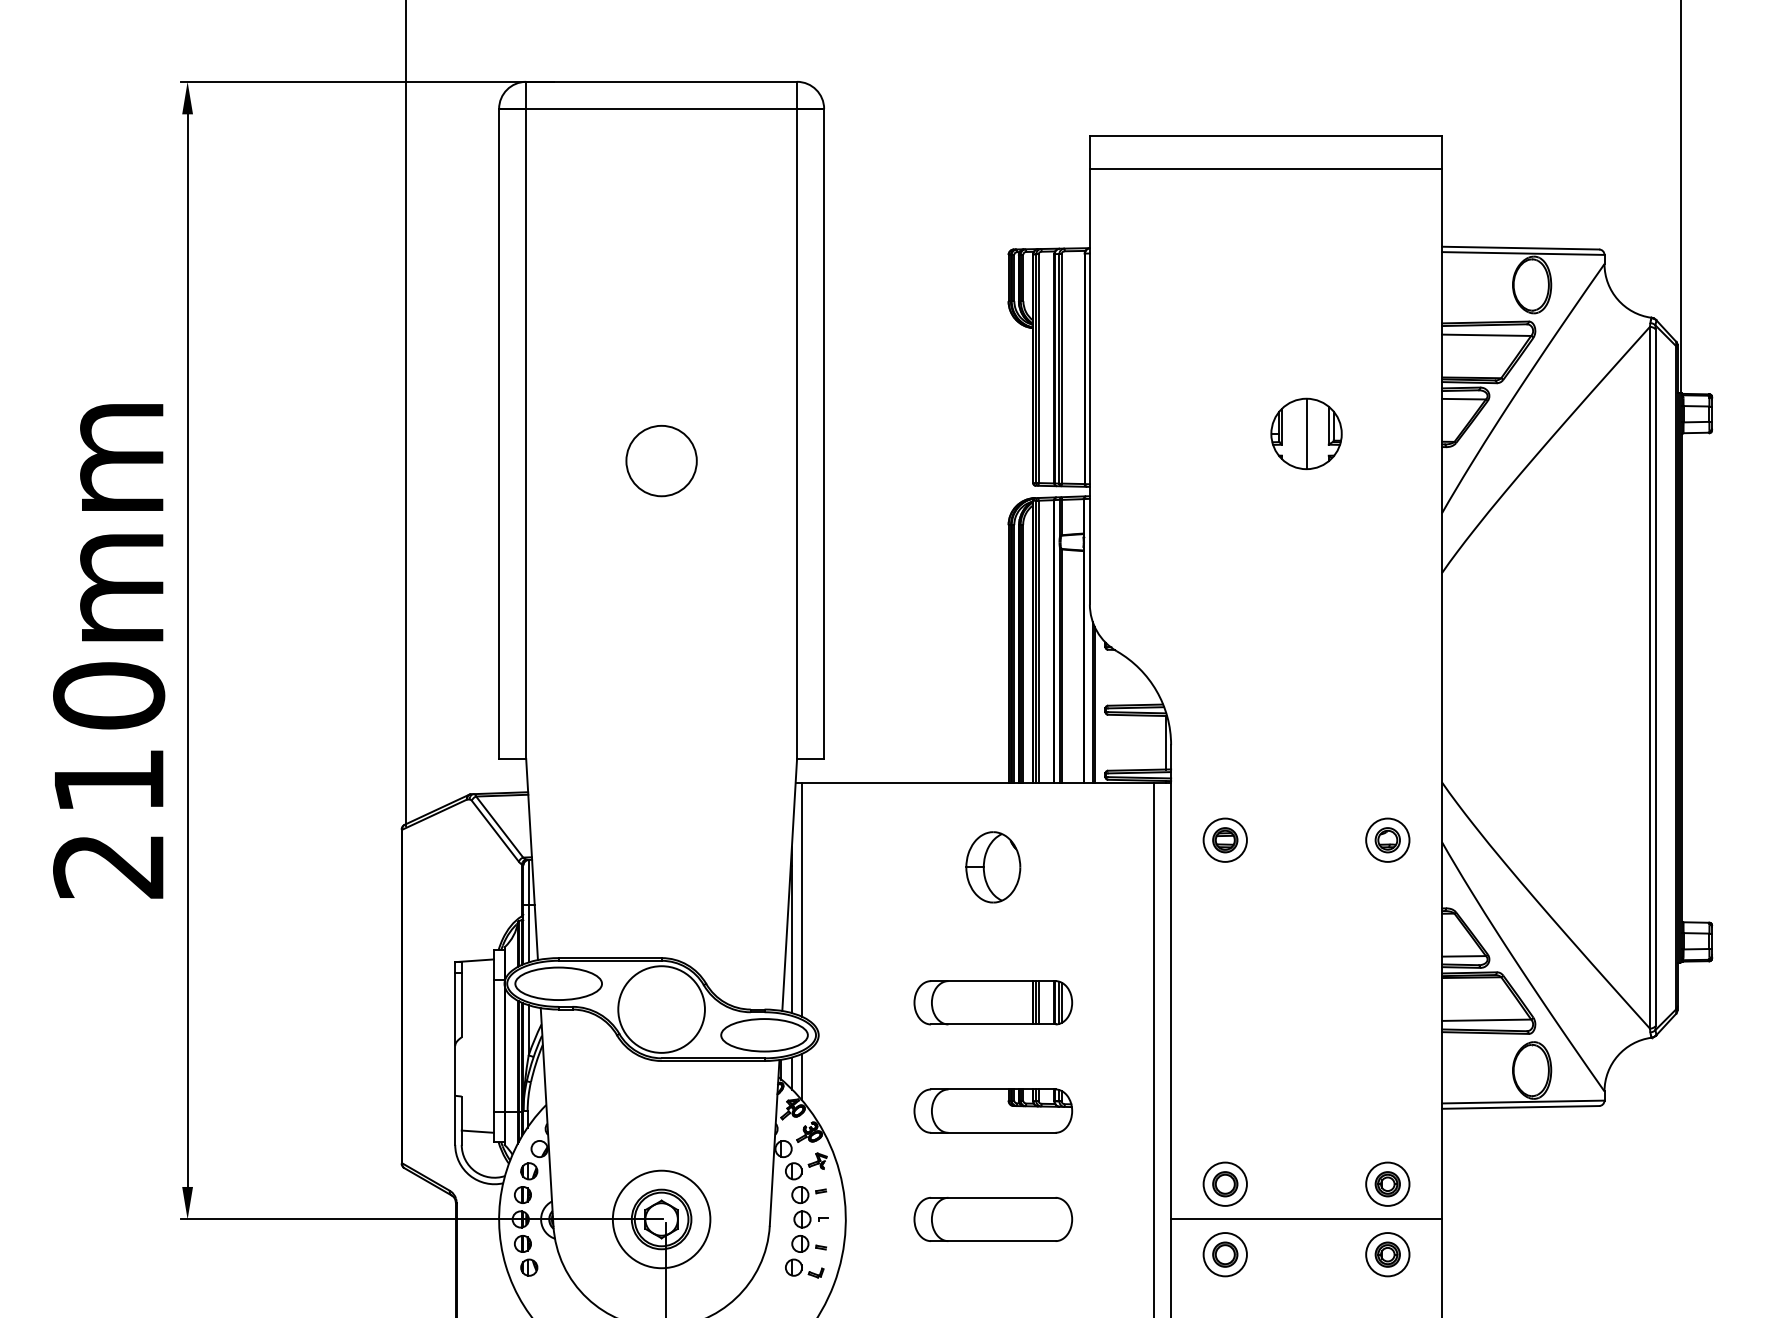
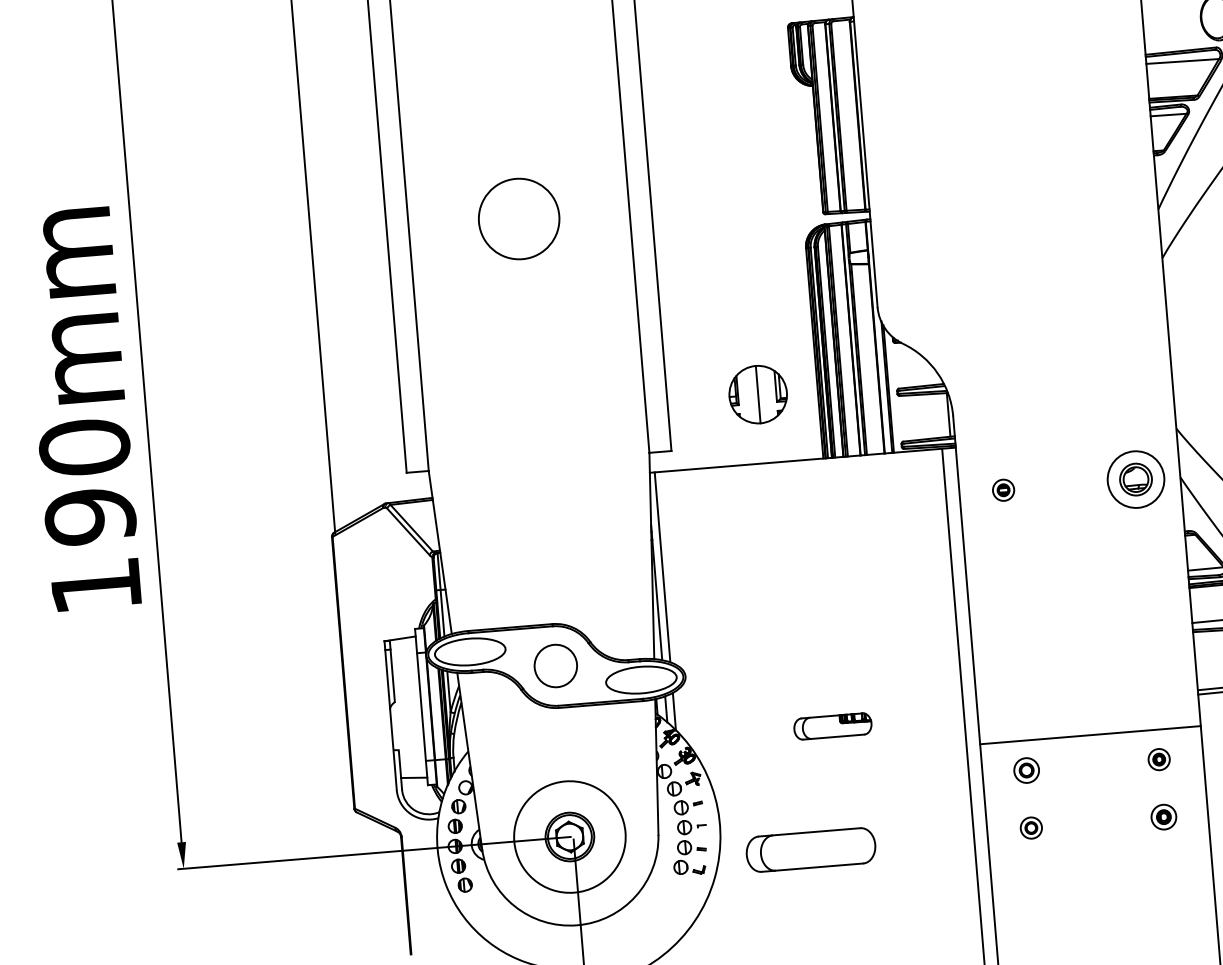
part: (1306, 433) -> (758, 394), moved
circle: (661, 461) -> (519, 219), size x1.4
text: (109, 822) -> (93, 550), 210mm -> 190mm
part: (1224, 839) -> (1003, 489), size x0.6
part: (1387, 839) -> (1135, 478), size x1.6
part: (993, 867) -> (816, 528), removed
part: (993, 1002) -> (825, 638), removed
circle: (661, 1009) -> (555, 665), size x0.6
part: (993, 1110) -> (832, 726), size x0.6
part: (1224, 1183) -> (1026, 770), size x0.7
part: (1387, 1183) -> (1158, 759), size x0.6
part: (993, 1218) -> (811, 849), moved
circle: (661, 1219) -> (569, 837), size x1.4
line: (1306, 1219) -> (1090, 735), moved
part: (1224, 1254) -> (1030, 827), size x0.6
part: (1387, 1254) -> (1163, 816), size x0.7

